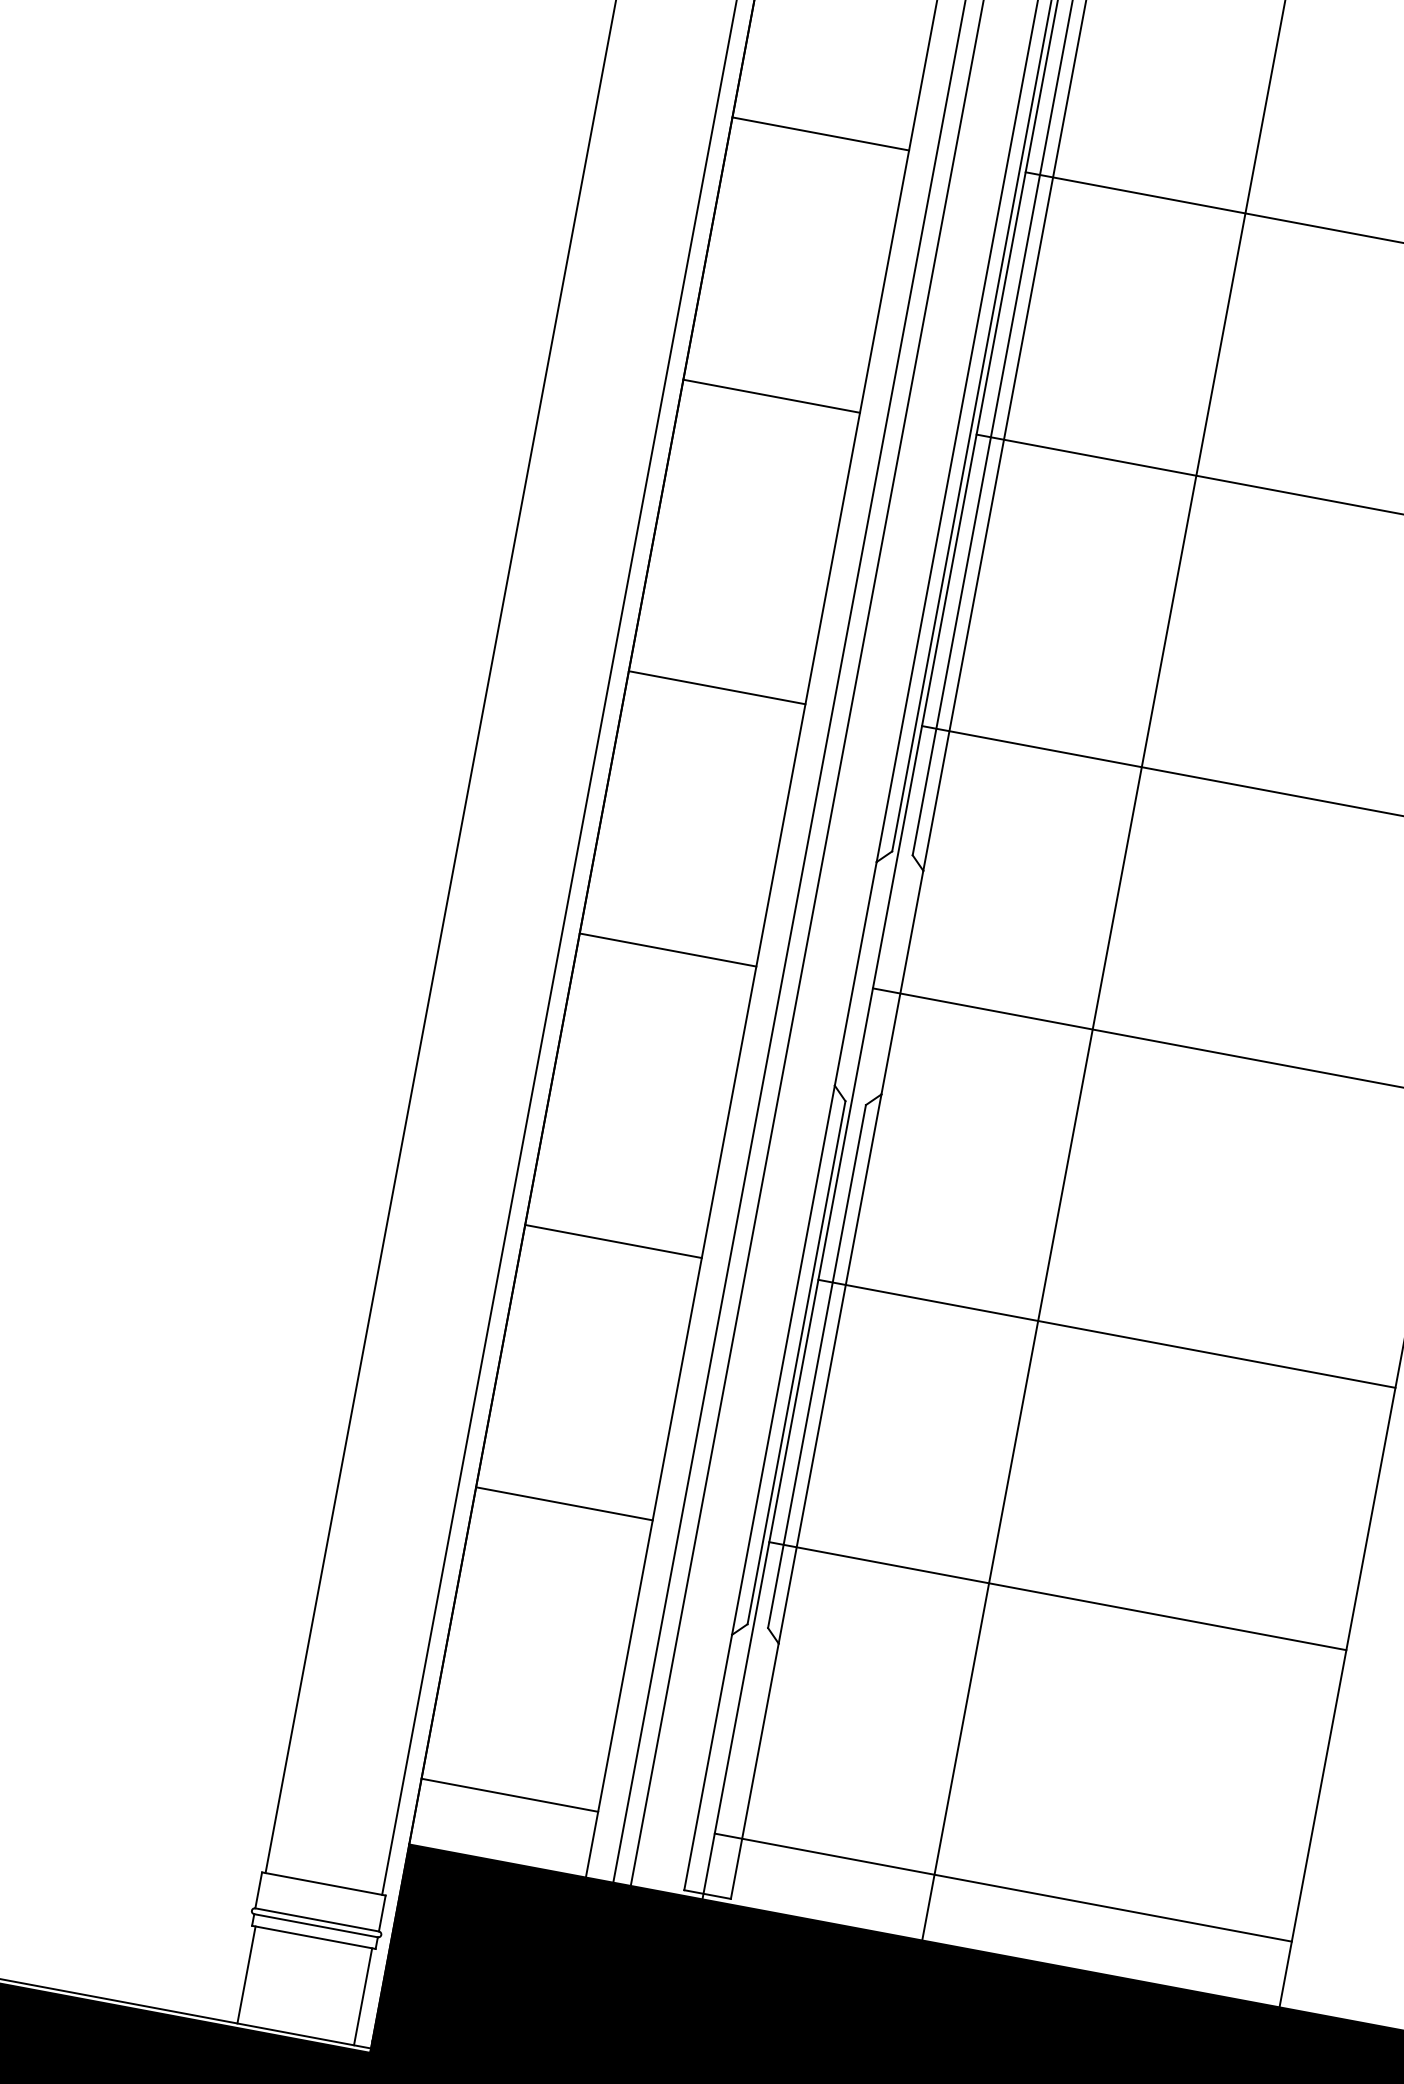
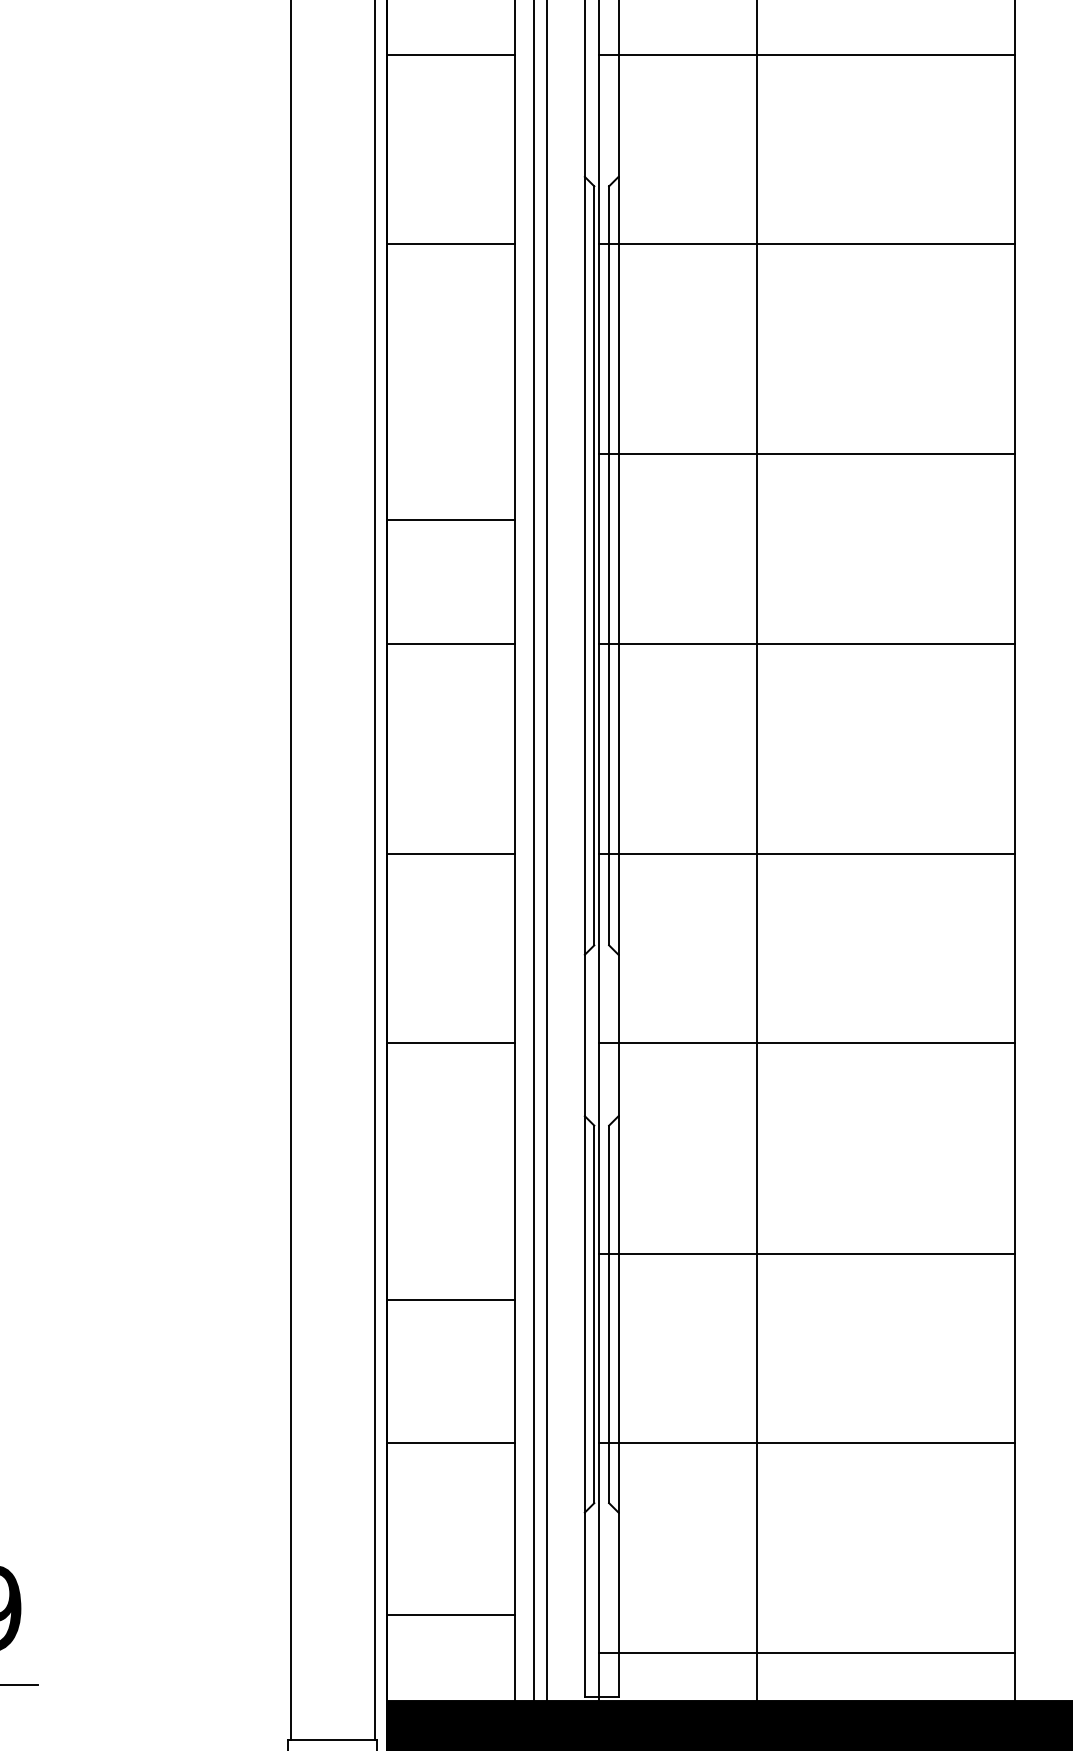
line: (820, 134) -> (450, 520), moved
line: (613, 1241) -> (450, 1299), moved
line: (509, 1795) -> (450, 1615), moved

